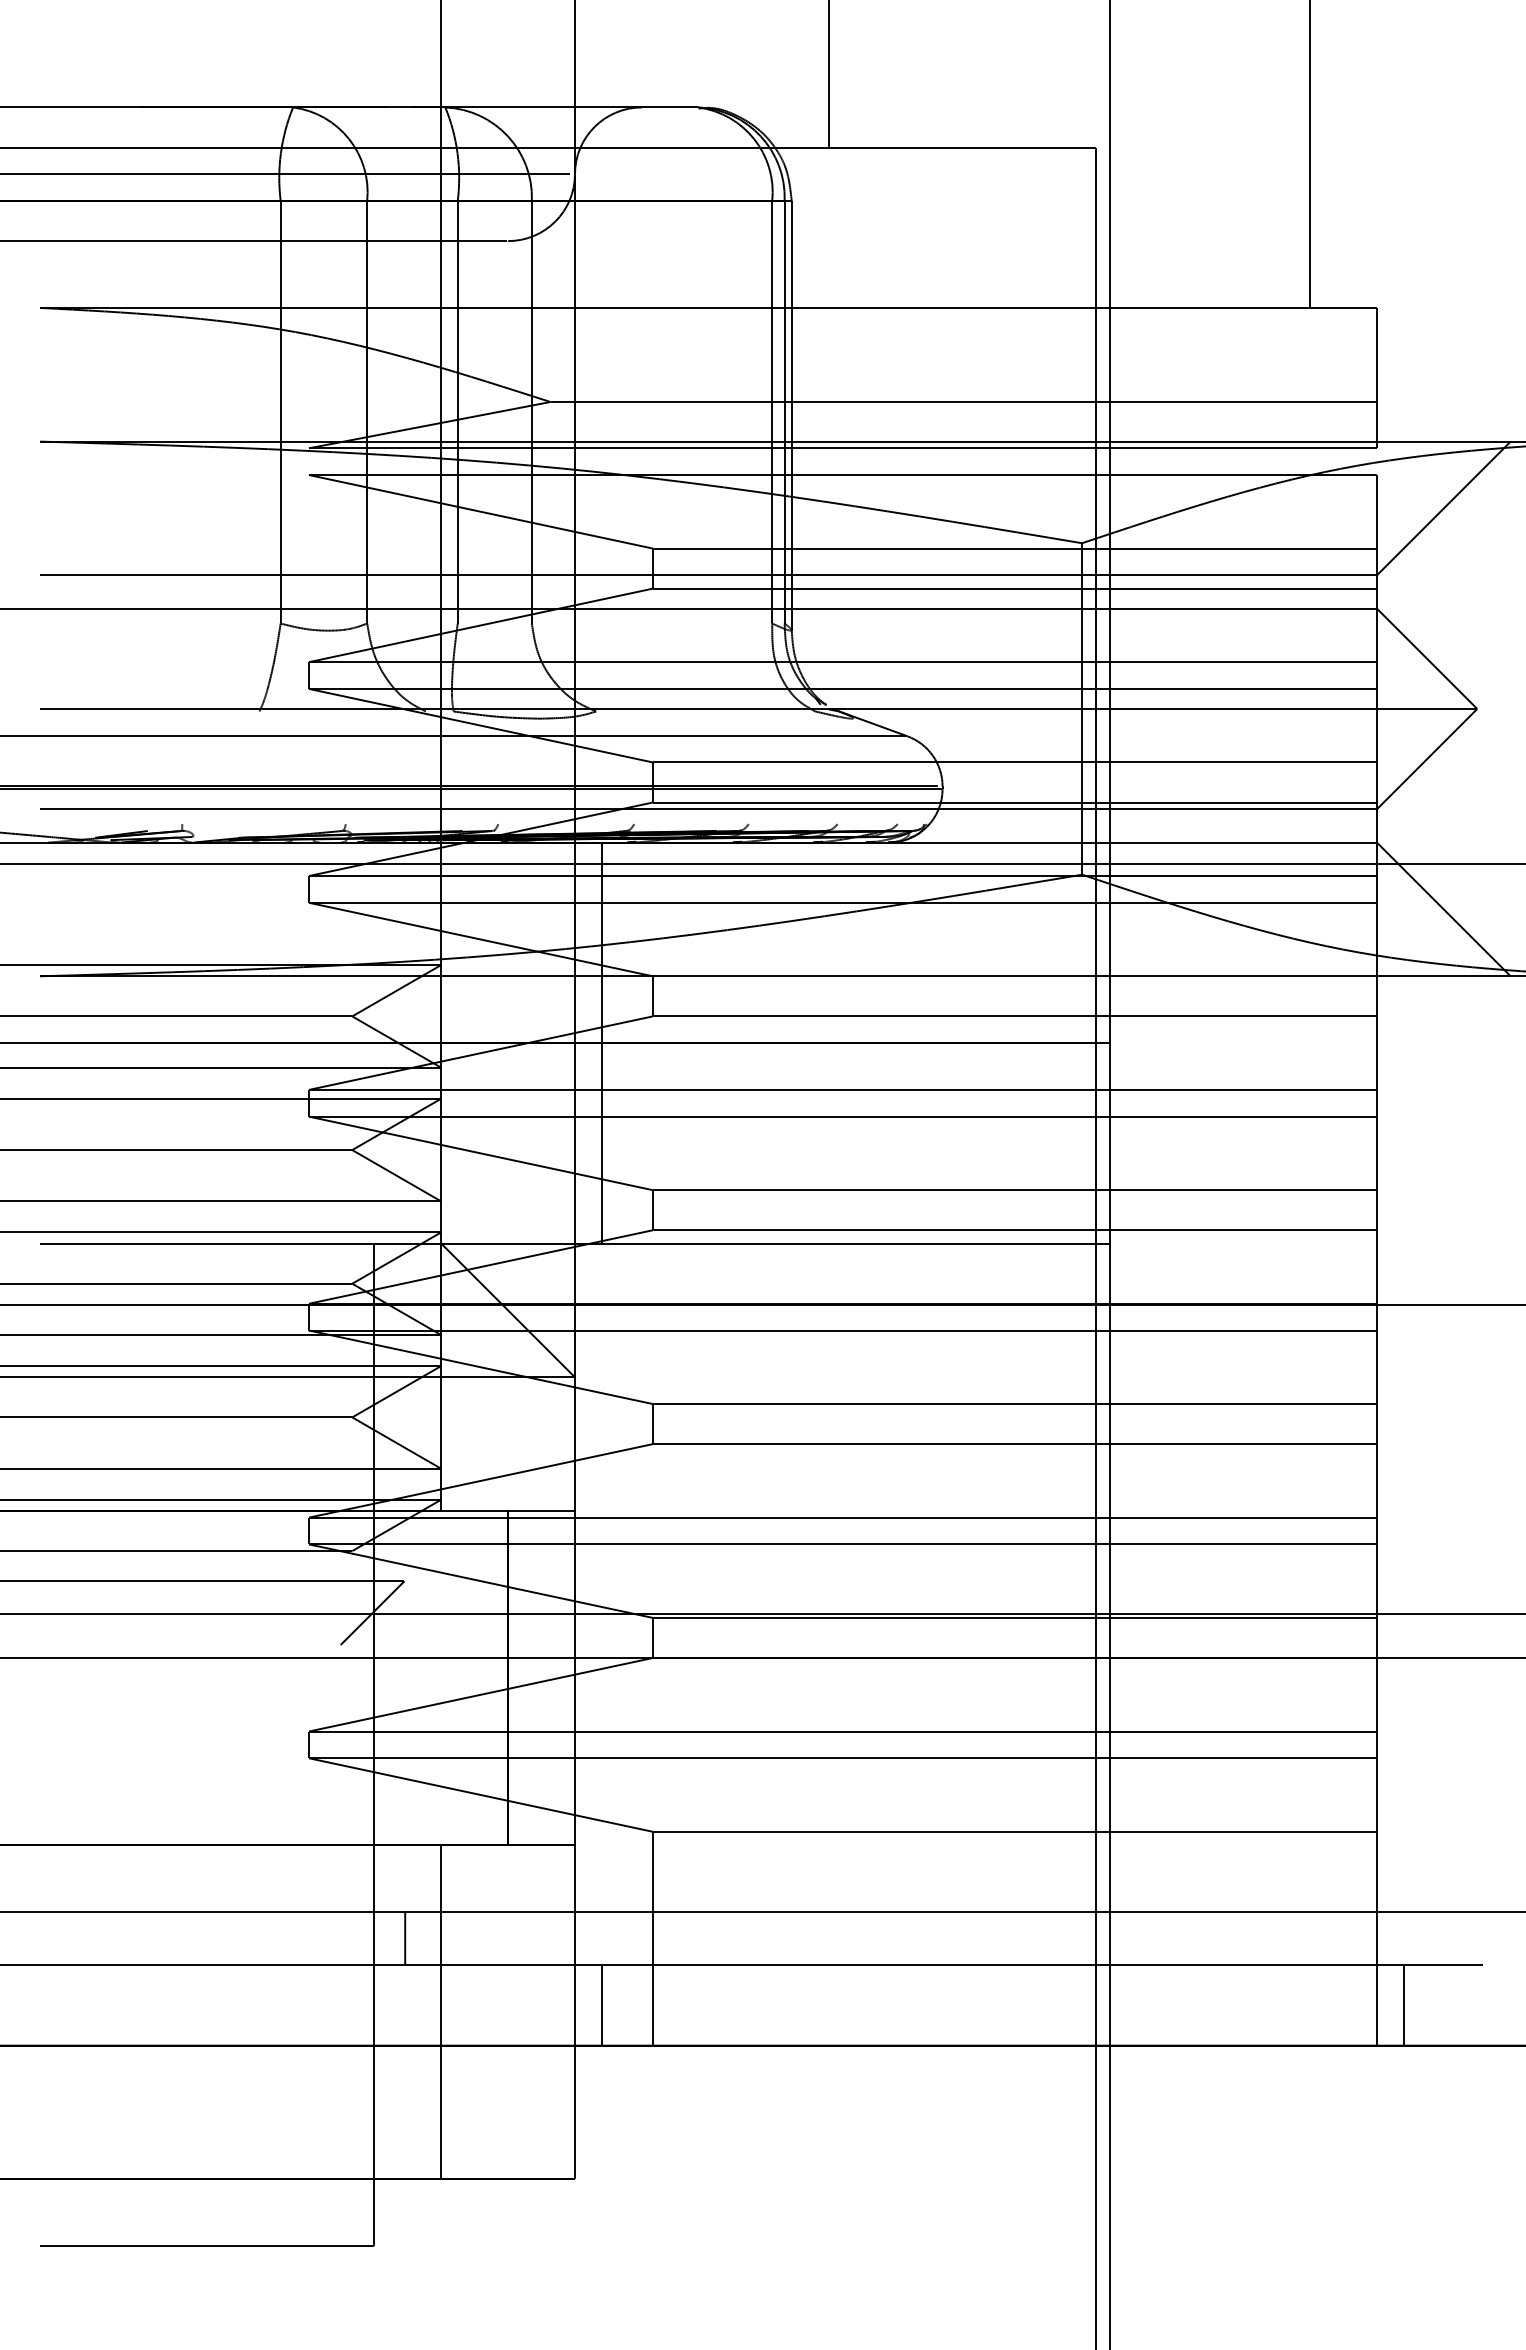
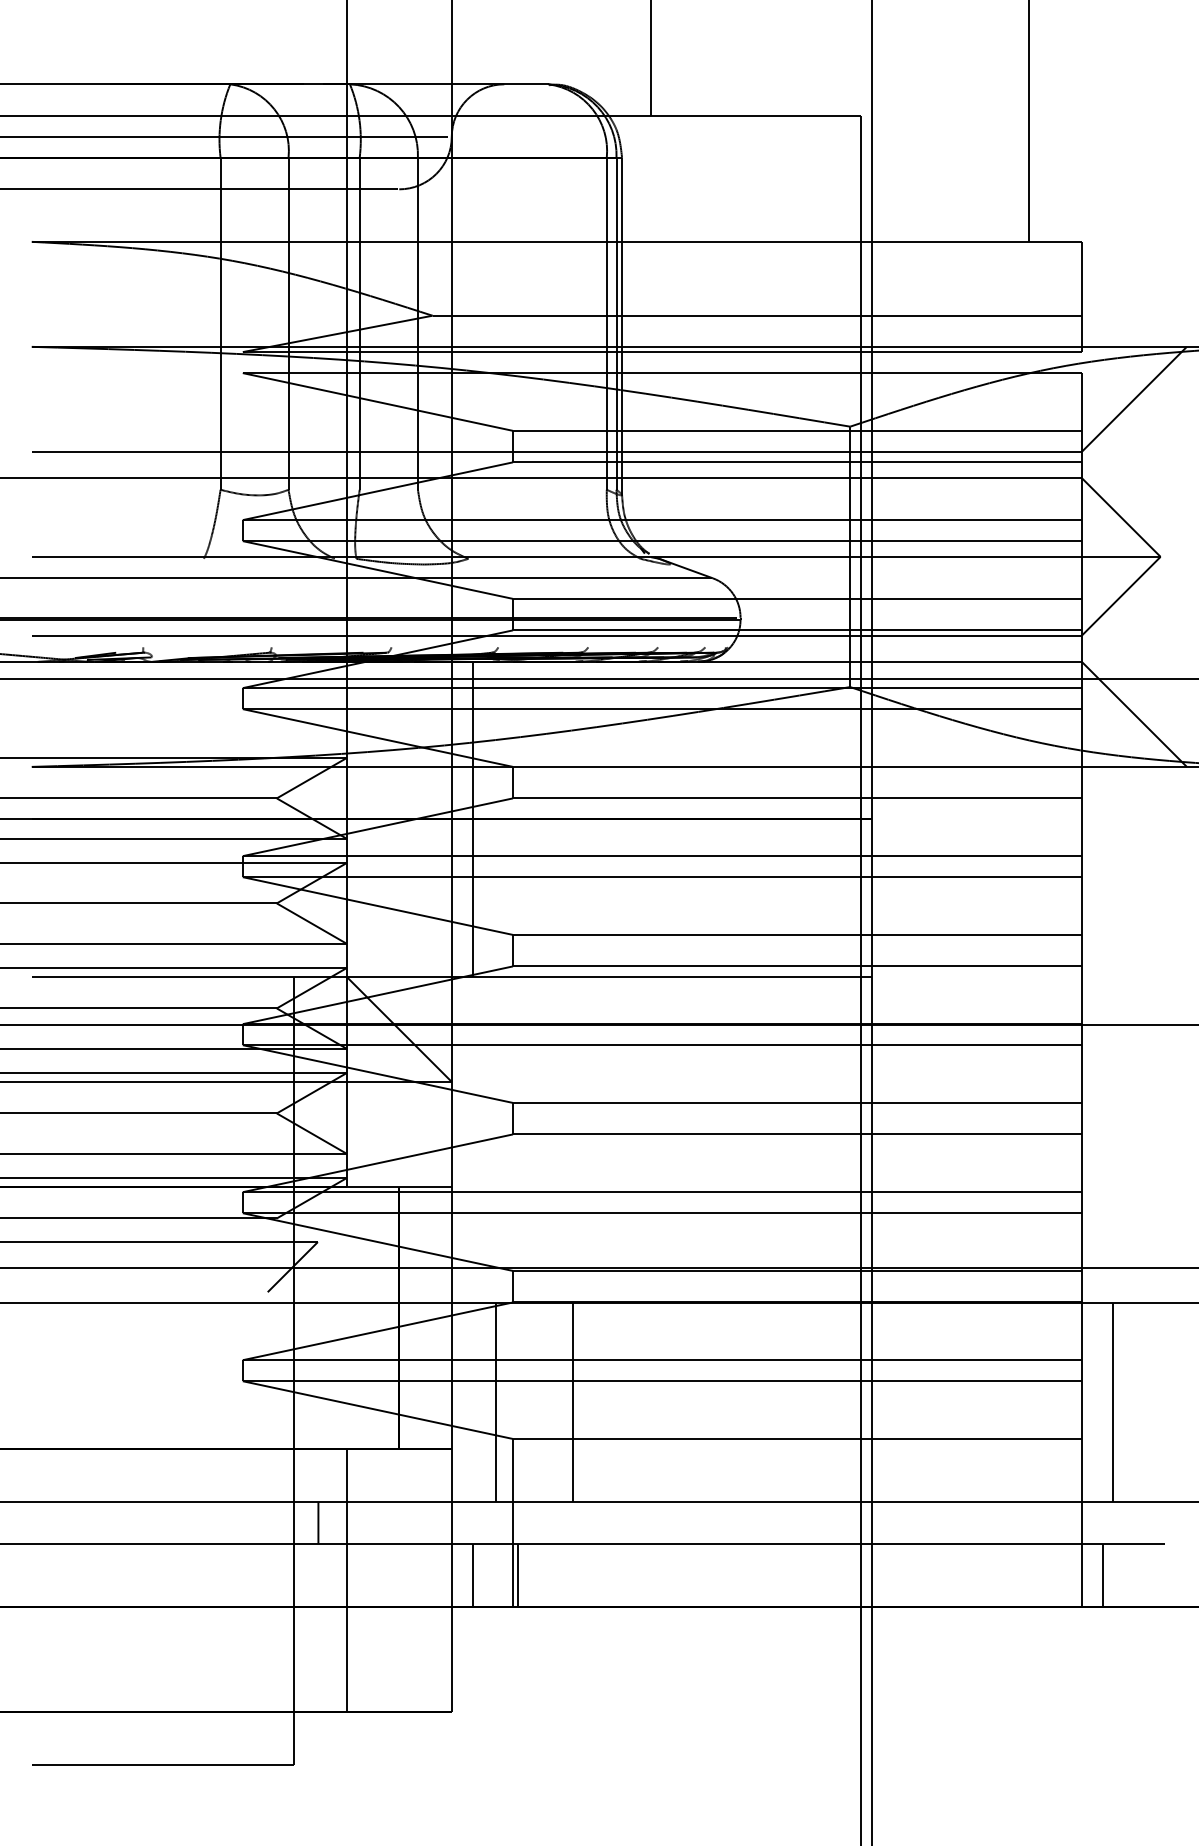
line: (631, 1784) -> (496, 1401), added
line: (728, 1784) -> (572, 1401), added
line: (1417, 1784) -> (1113, 1401), added
line: (658, 2005) -> (517, 1575), added

